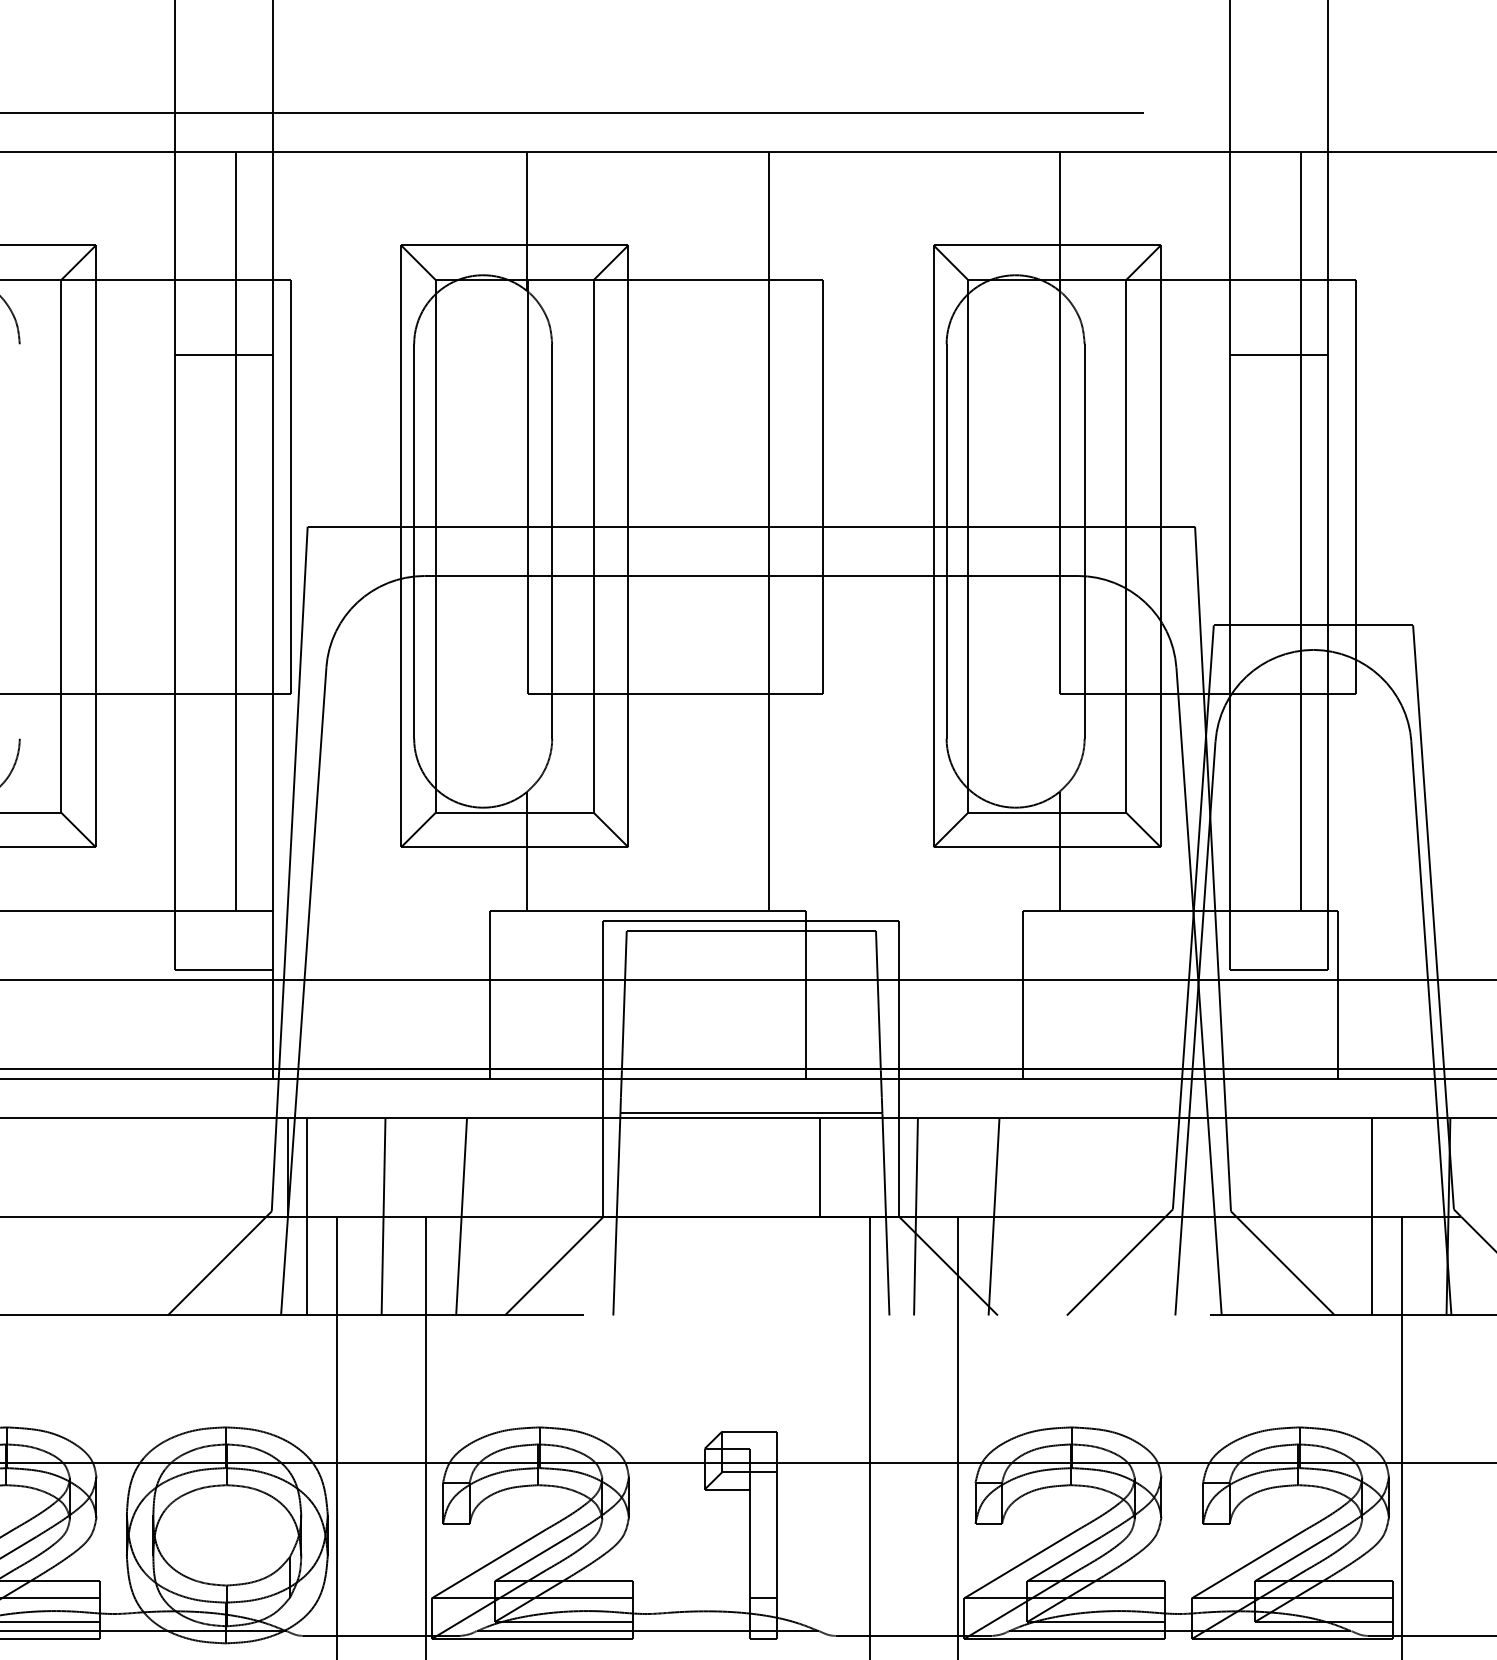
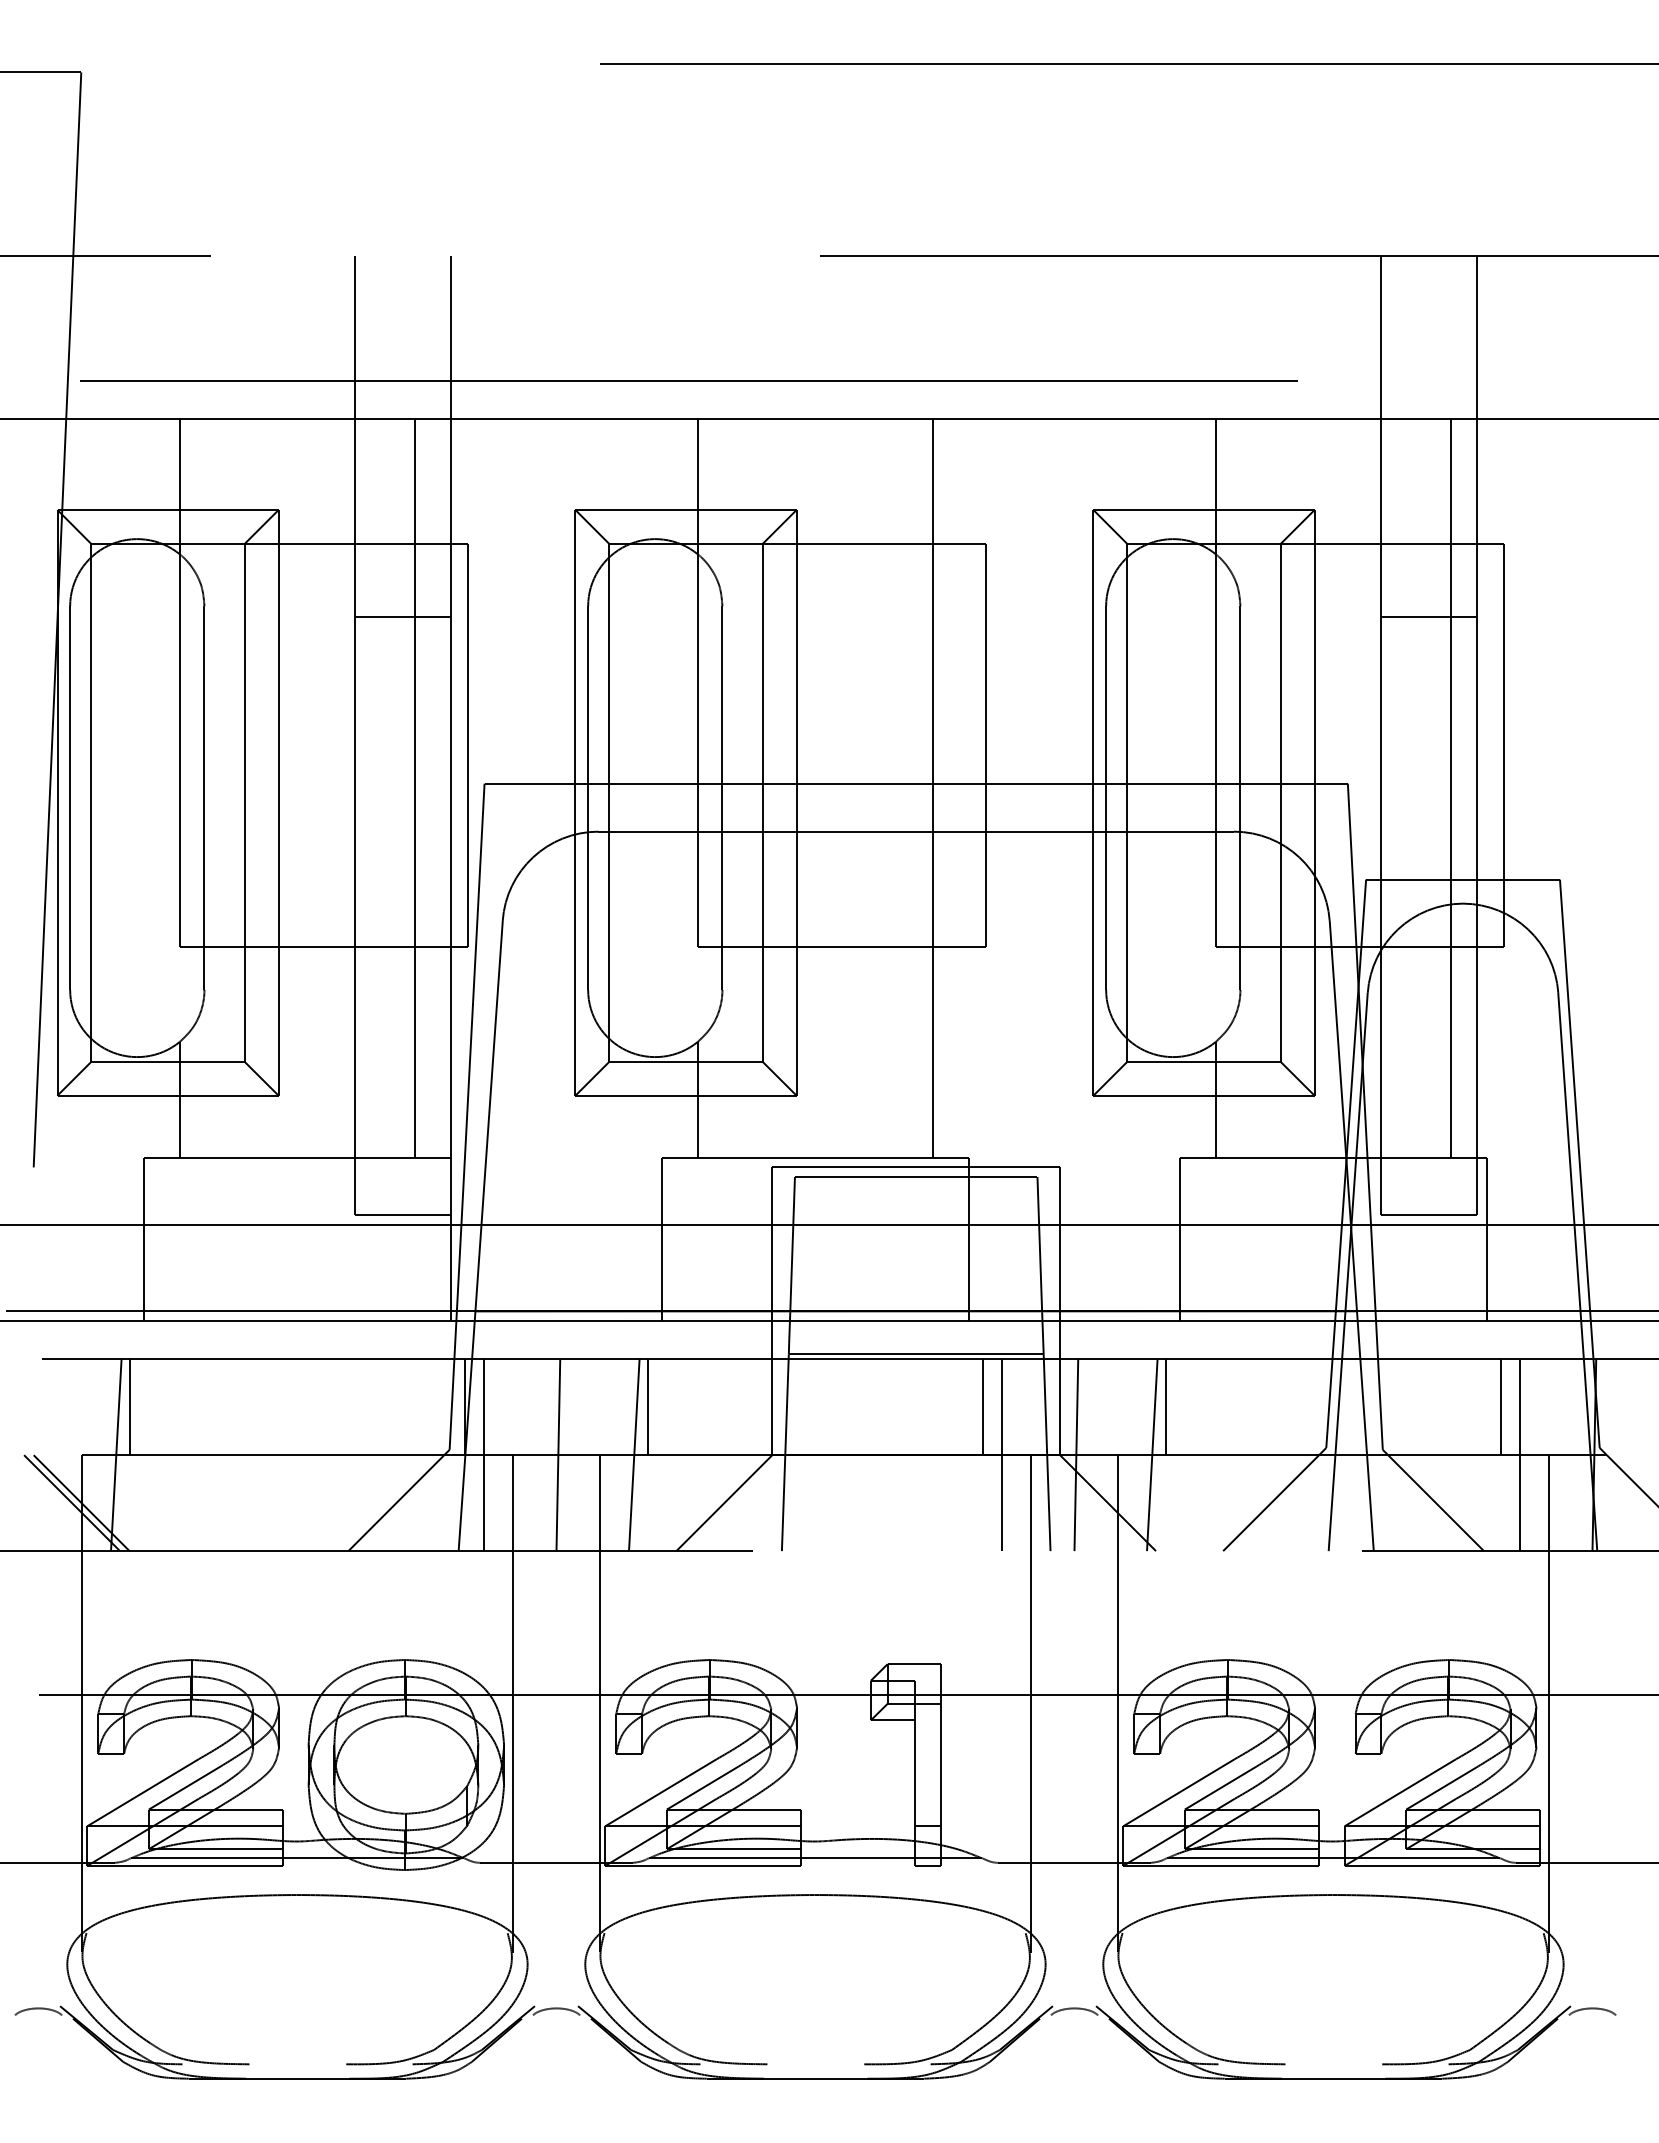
line: (19, 540) -> (204, 797), added
line: (475, 1167) -> (647, 1407), added
line: (1007, 1167) -> (1165, 1407), added
line: (1352, 1167) -> (1501, 1407), added
line: (839, 1217) -> (1001, 1455), added

